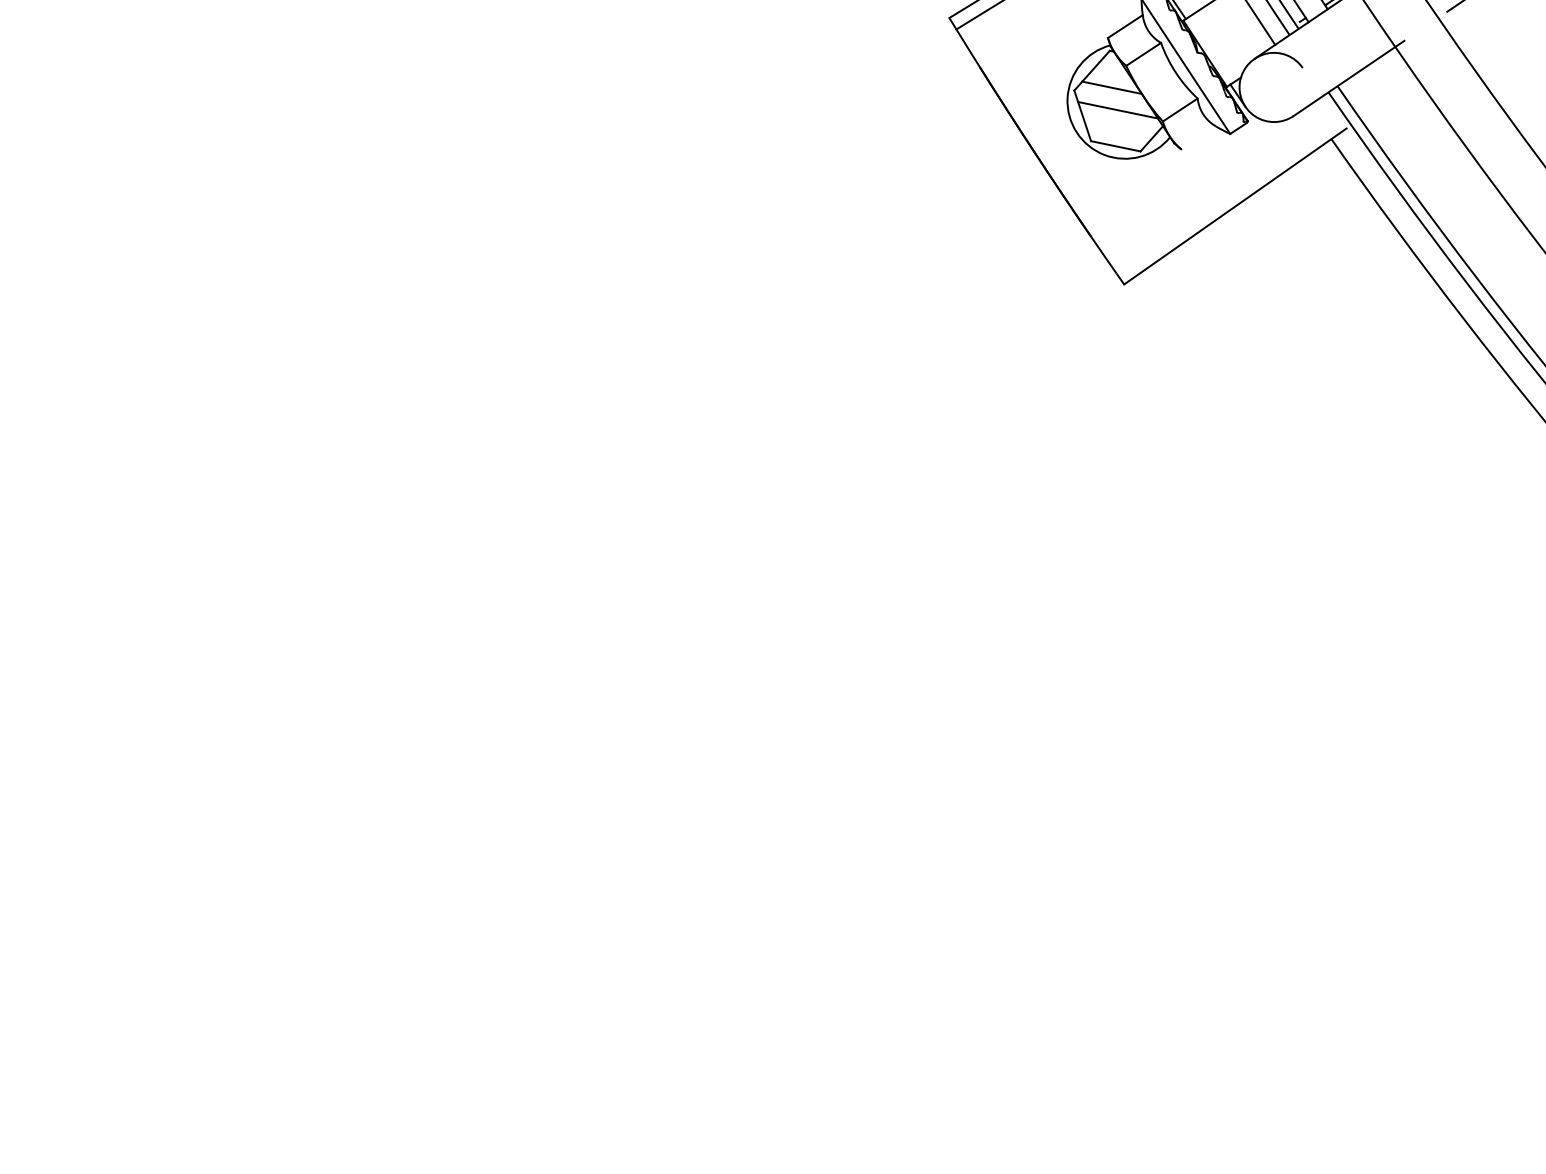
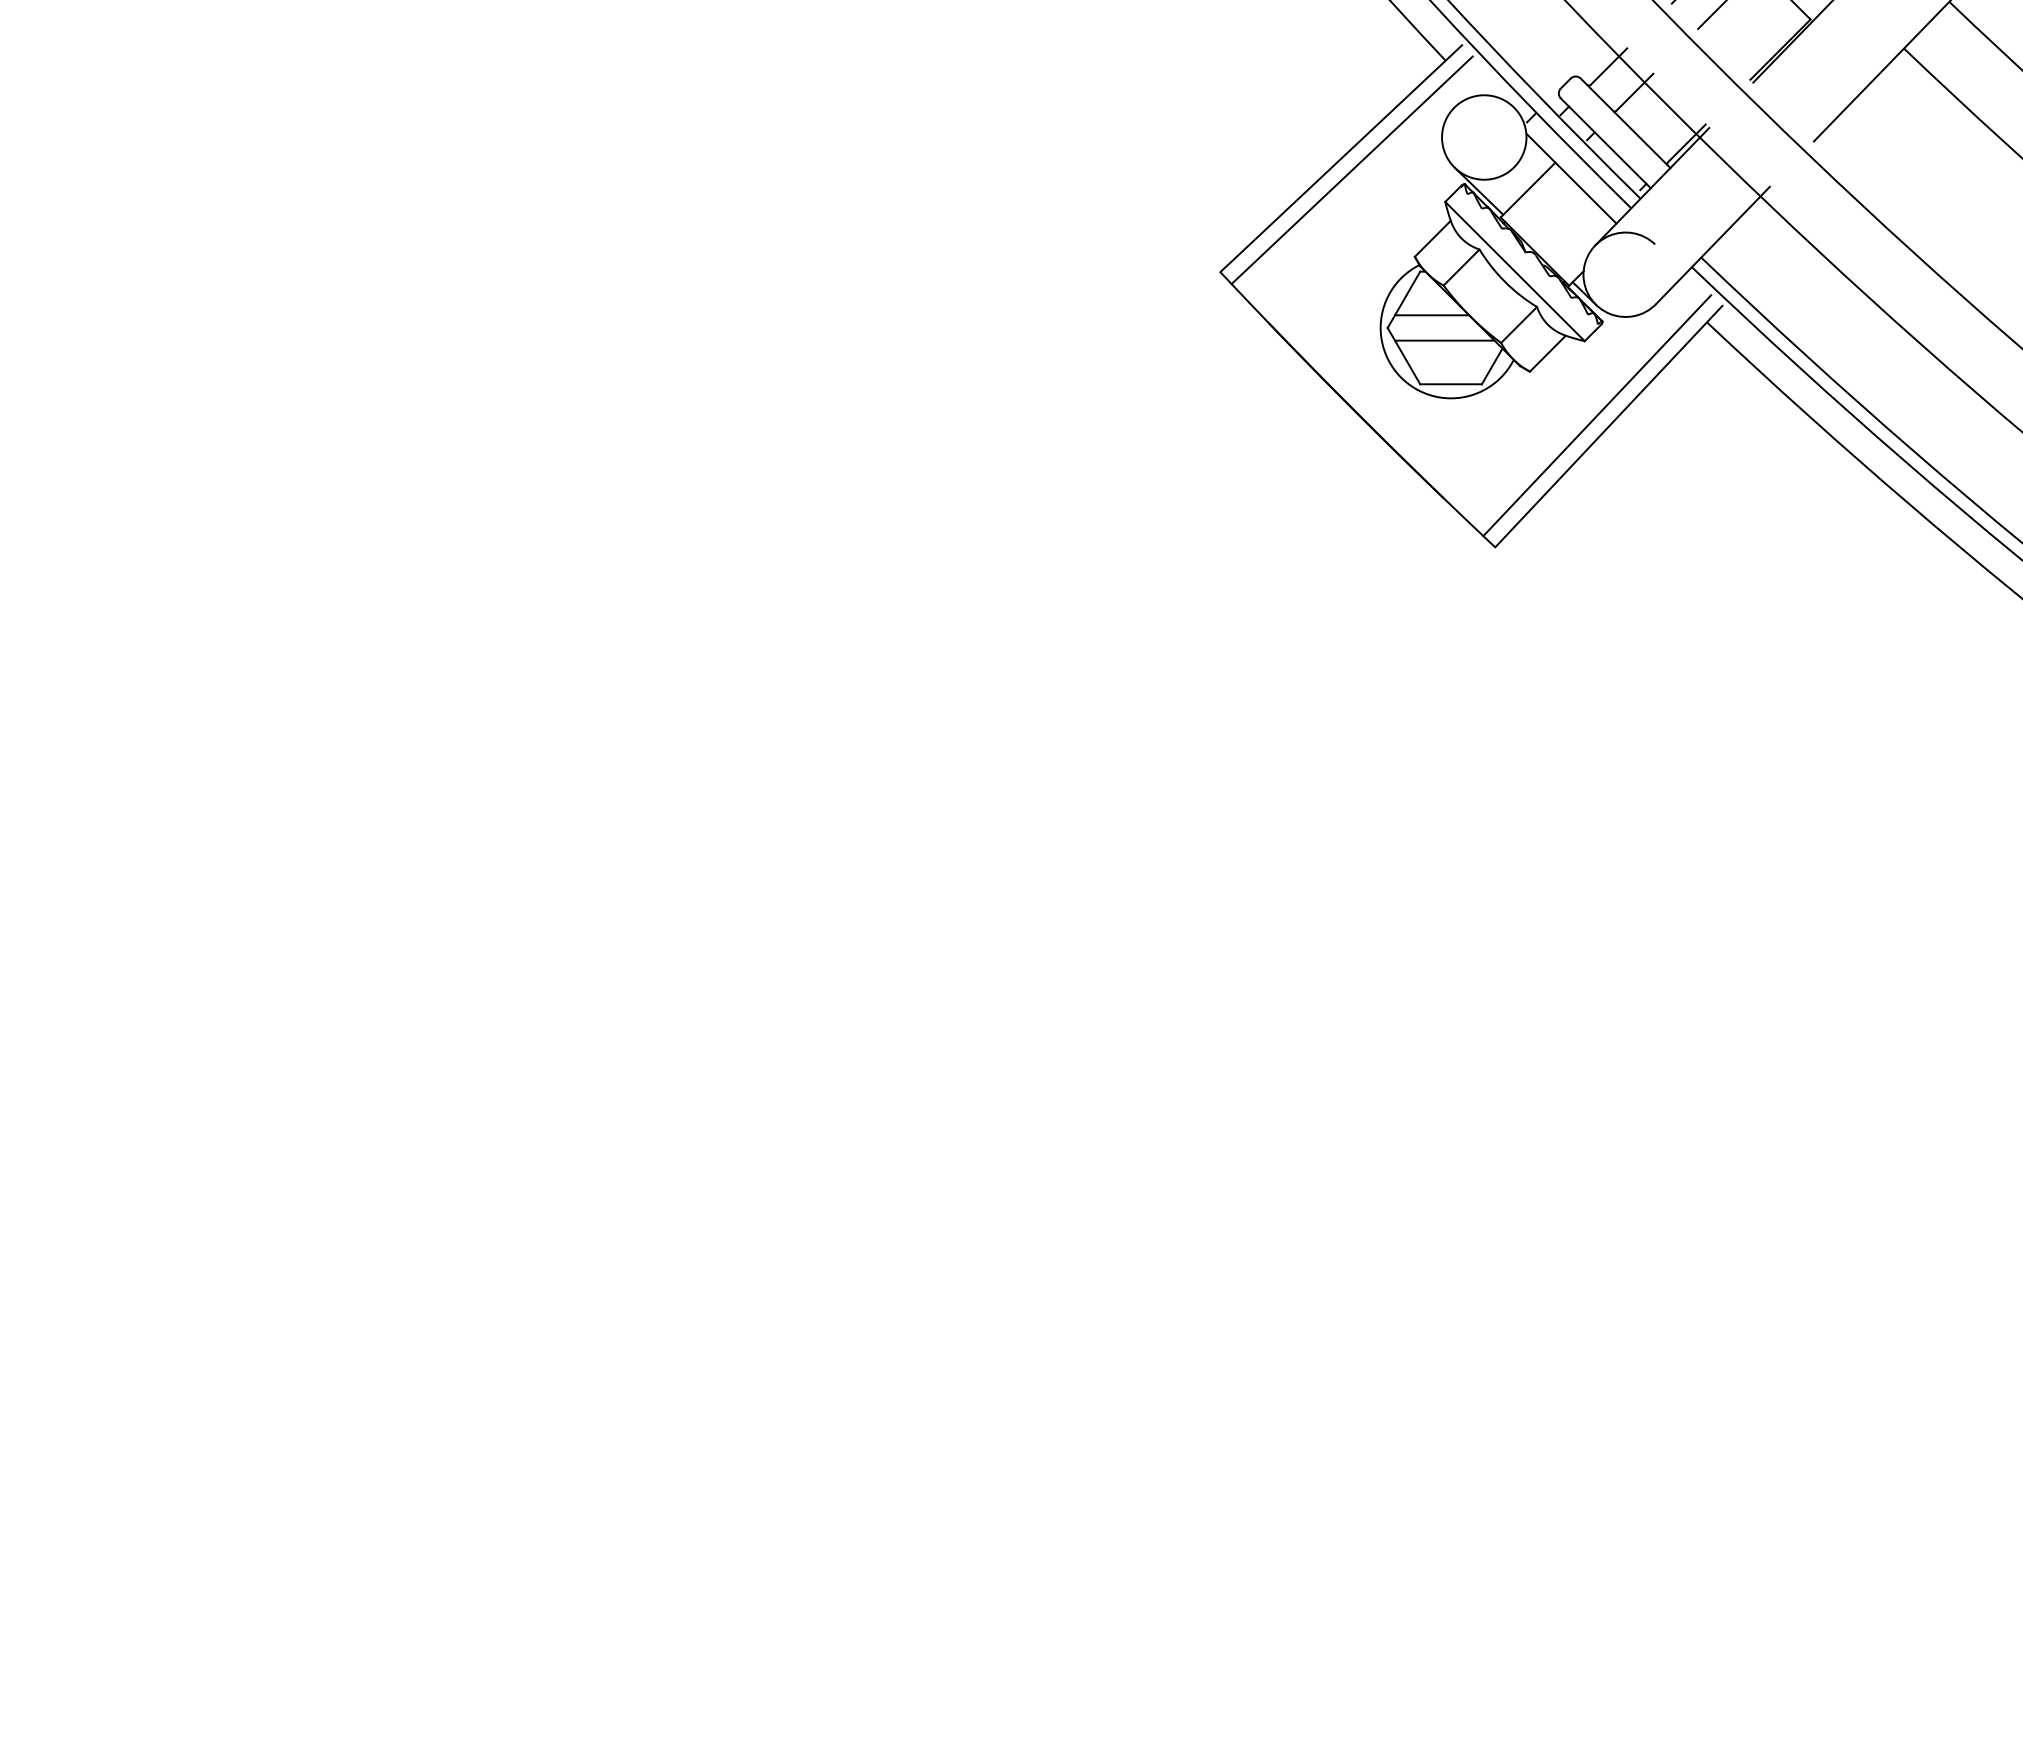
line: (1198, 137) -> (1547, 353), added
line: (1228, 195) -> (1597, 415), added

